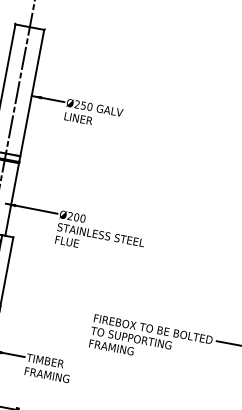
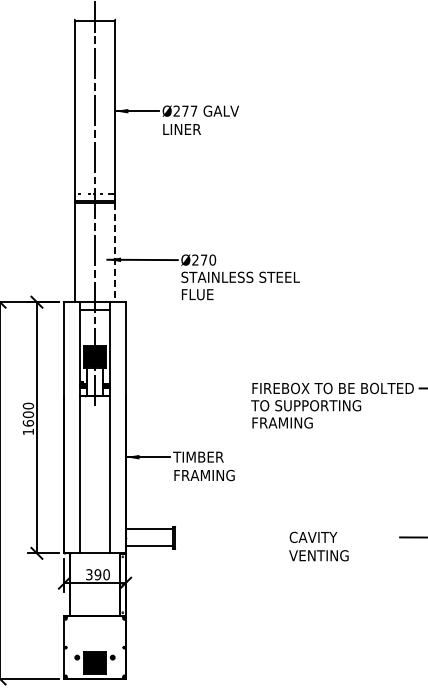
text: (86, 105) -> (189, 110), Ø250 -> Ø277
line: (12, 199) -> (114, 252), solid -> dashed
text: (76, 216) -> (203, 259), Ø200 -> Ø270

